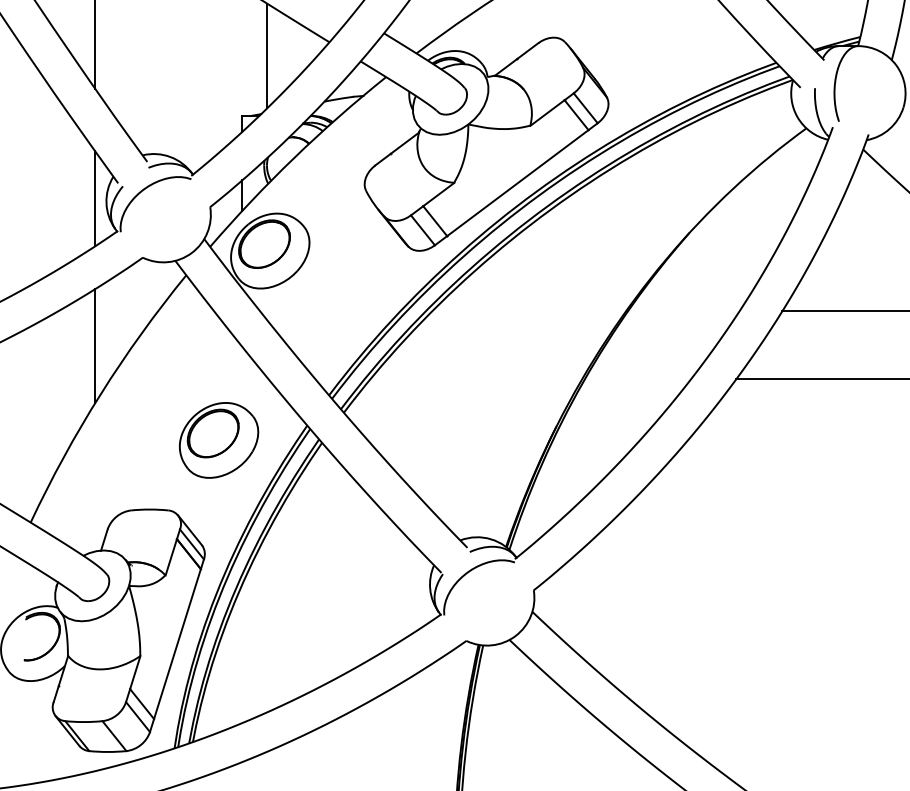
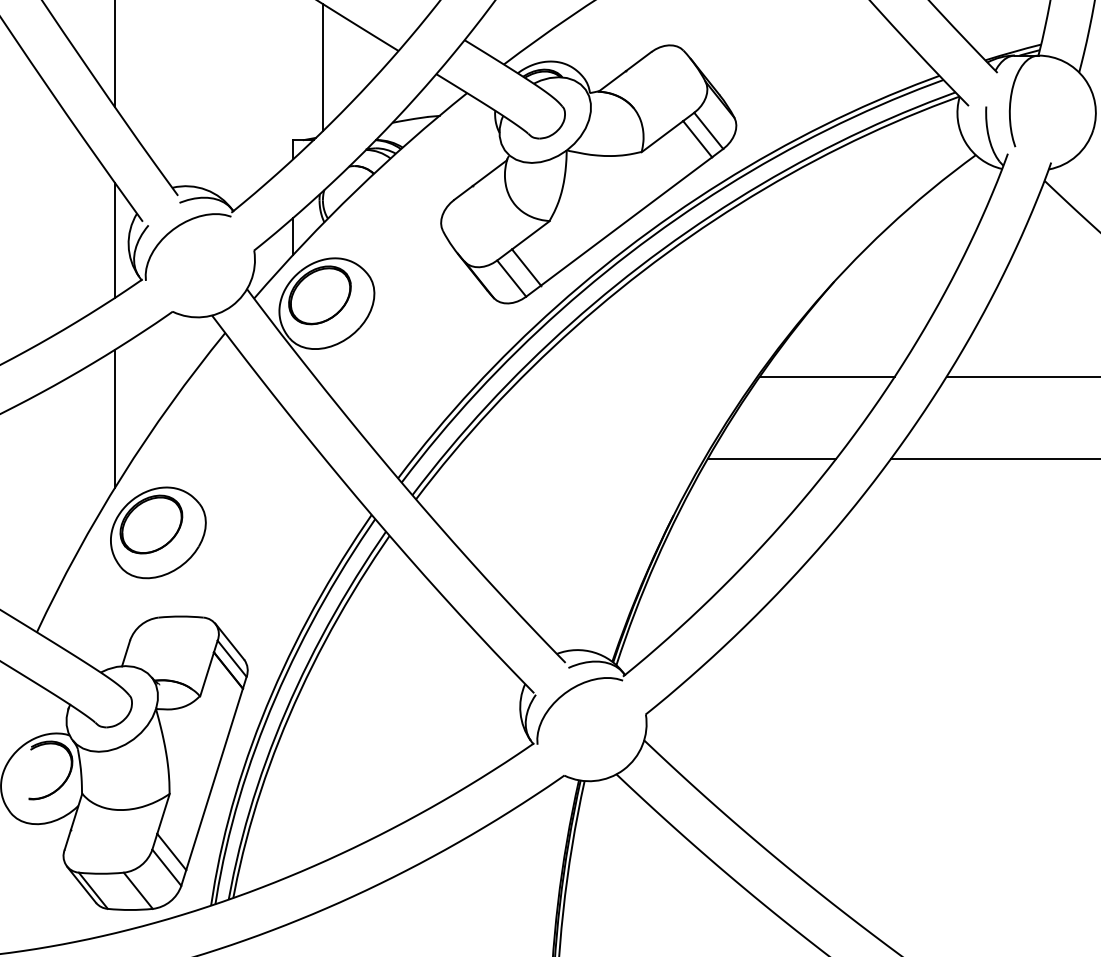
line: (683, 311) -> (827, 376), added
line: (638, 378) -> (772, 457), added
part: (219, 440) -> (158, 532), moved

